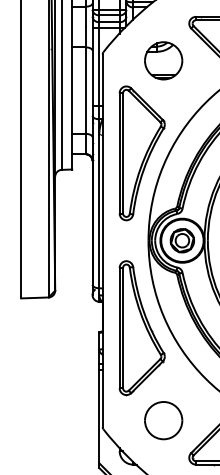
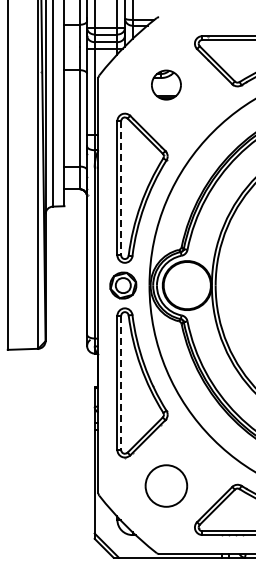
part: (163, 60) -> (166, 84), size x0.7
line: (123, 153) -> (121, 188), solid -> dashed
part: (182, 240) -> (123, 285), moved
line: (123, 328) -> (121, 383), solid -> dashed

